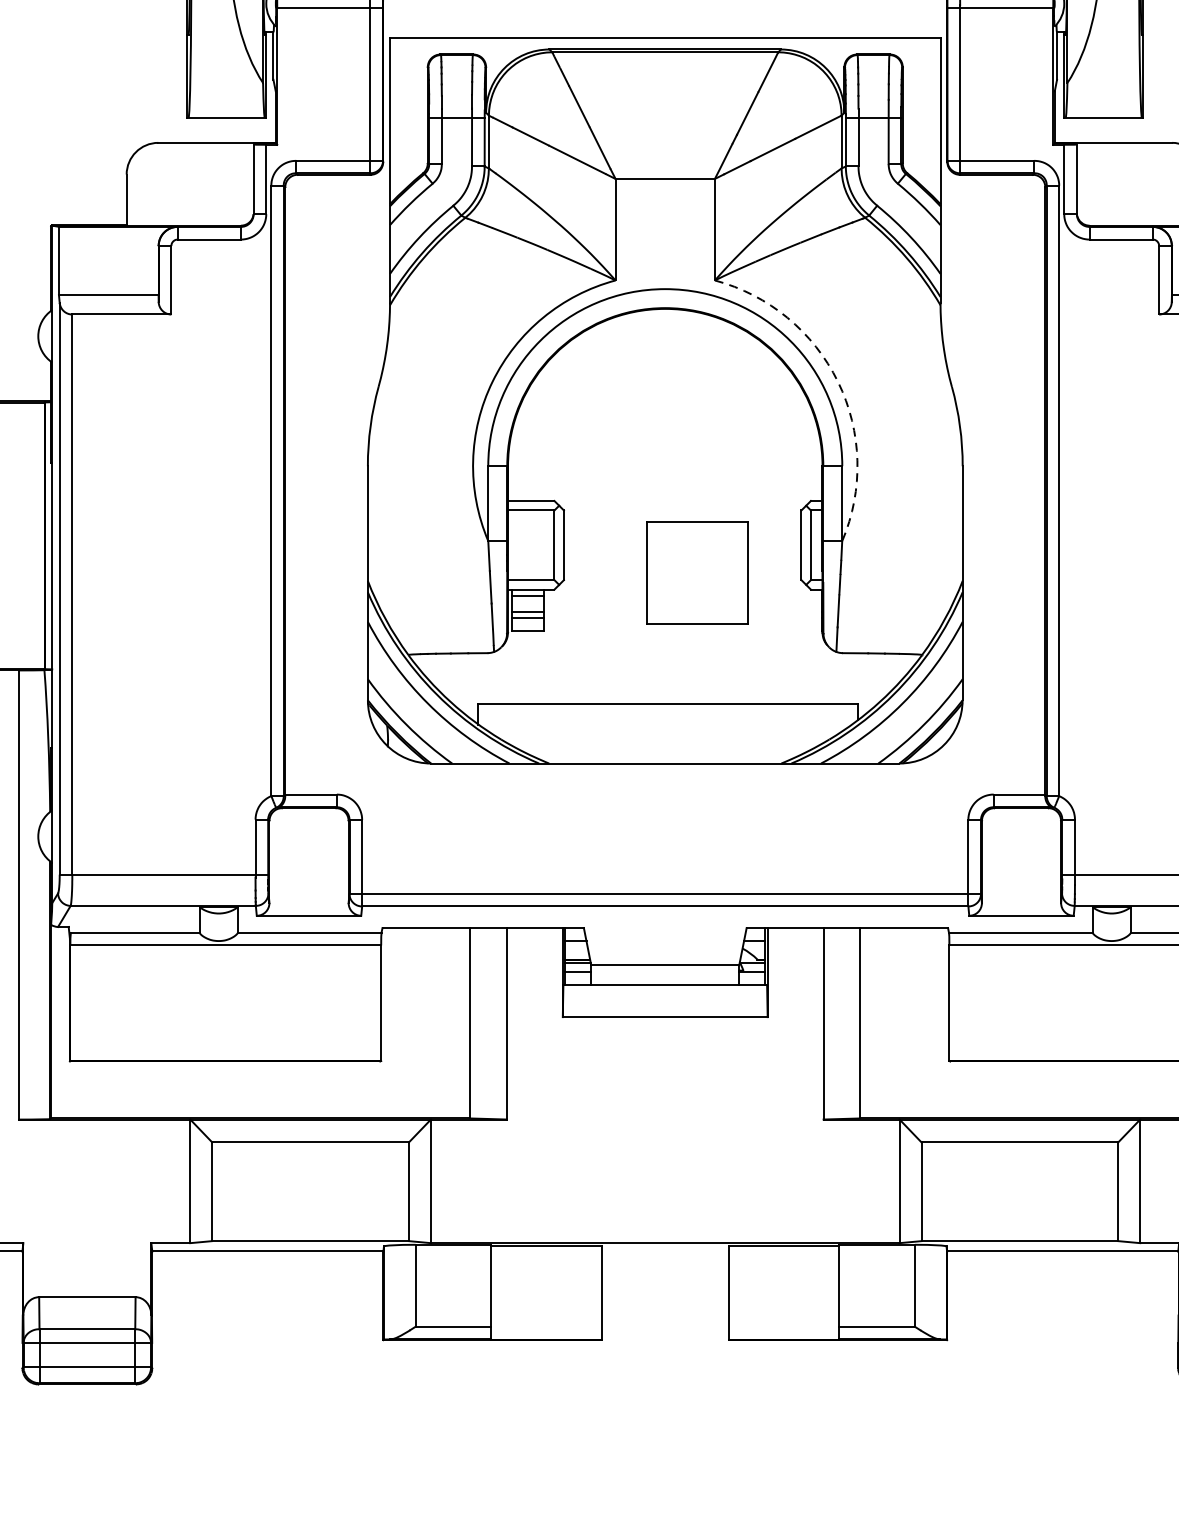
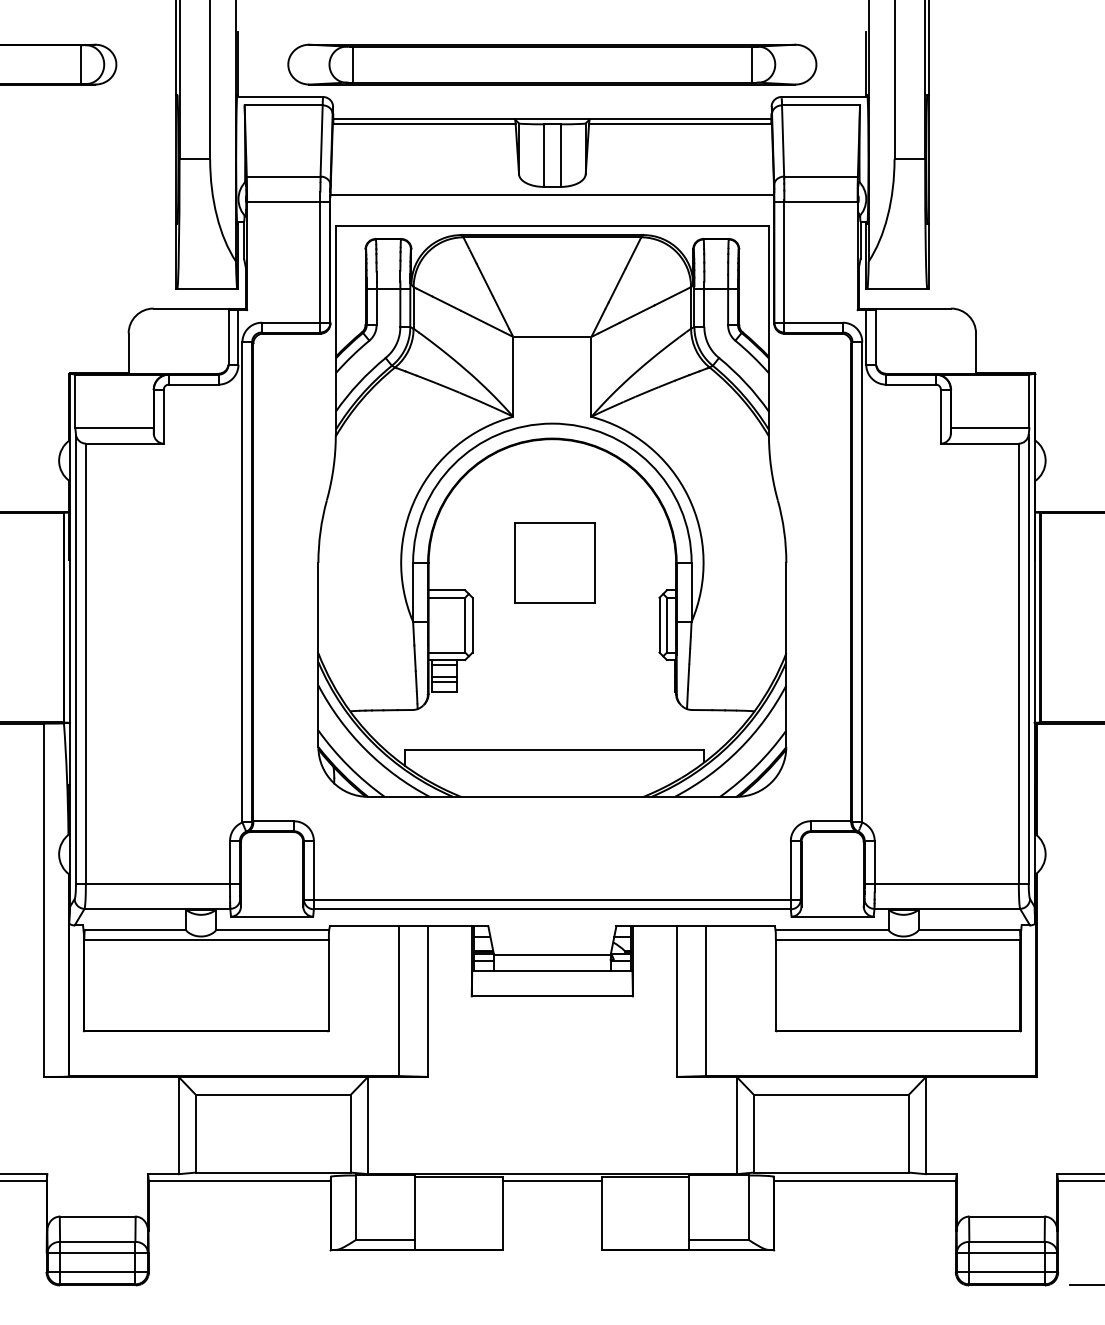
arc: (838, 381) -> (688, 496), dashed -> solid
part: (697, 572) -> (554, 562), moved
line: (665, 1251) -> (552, 1180), added

